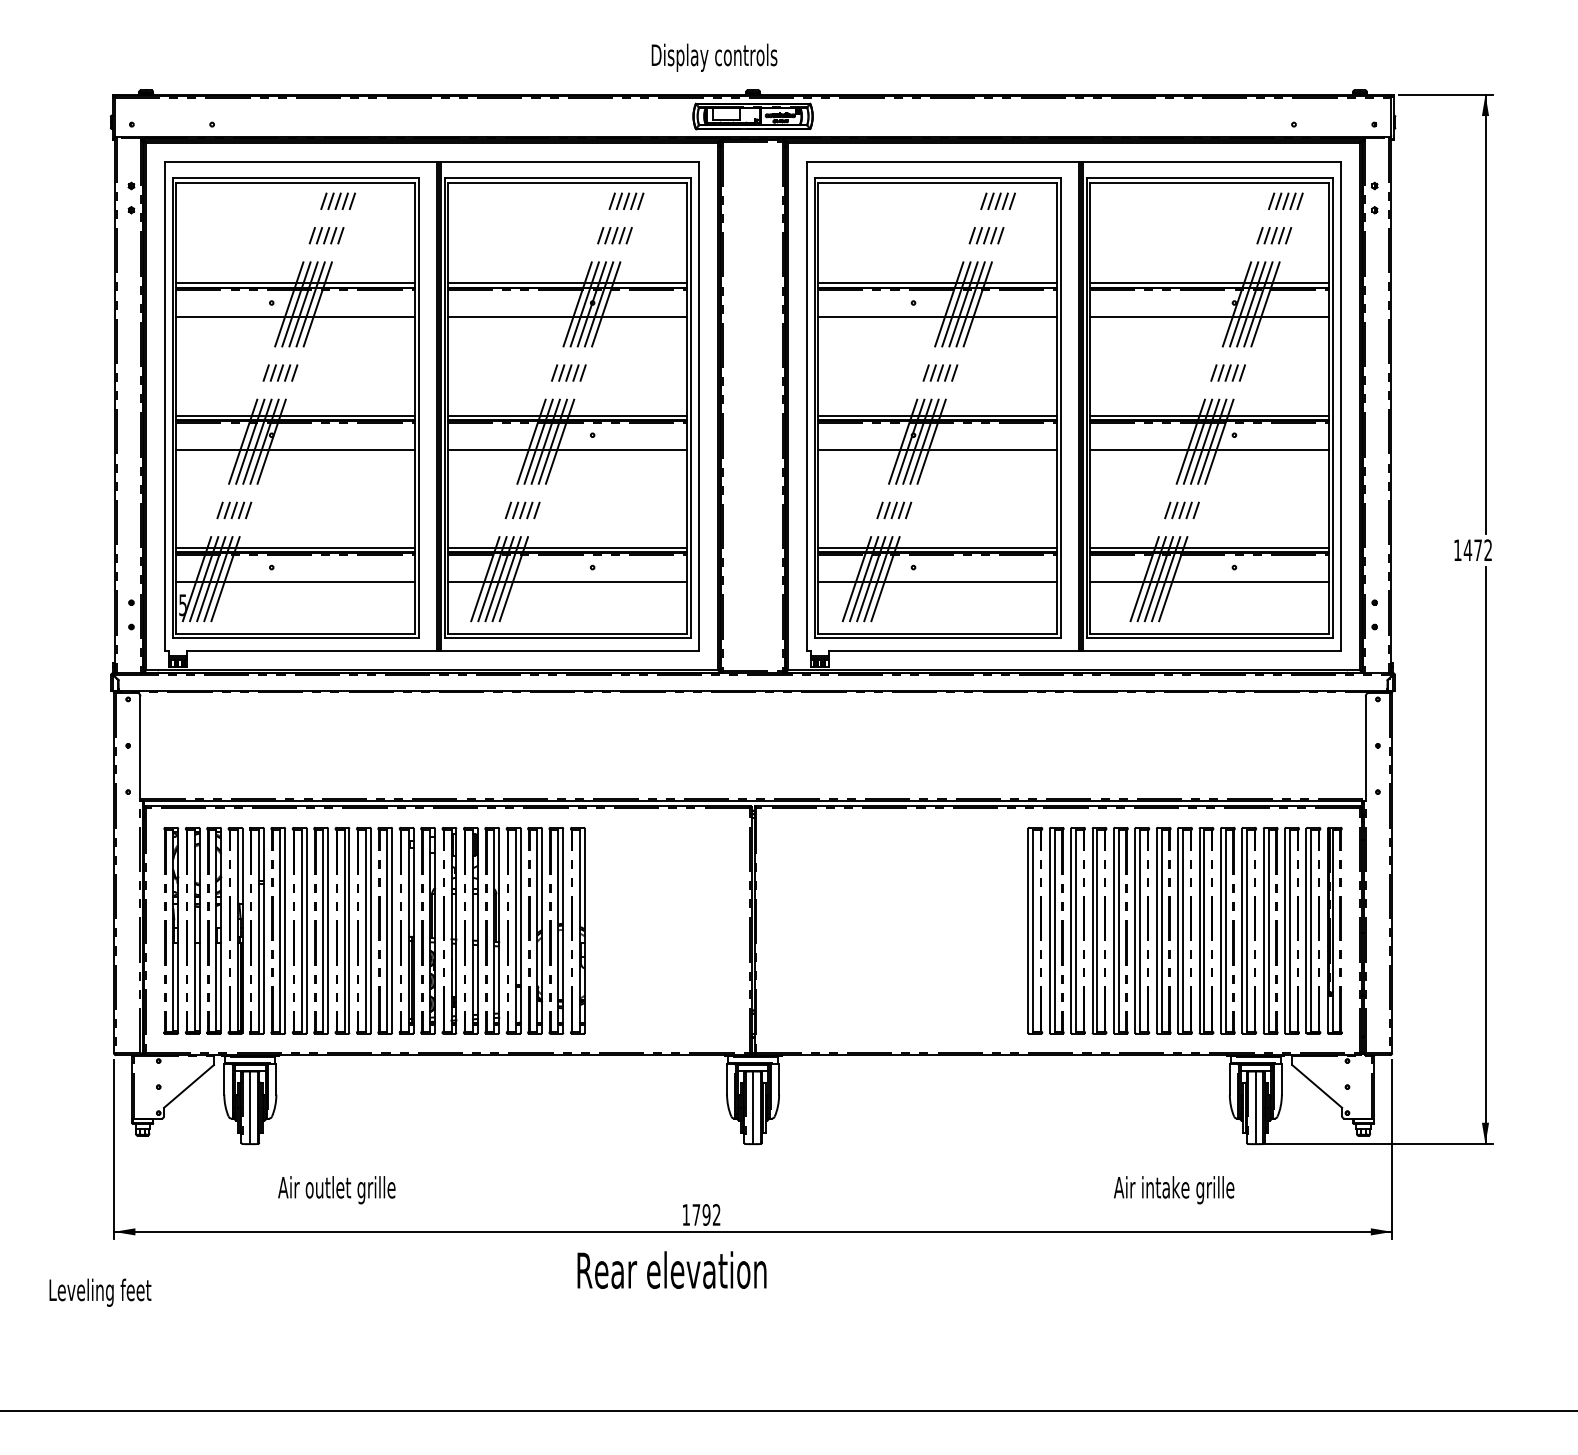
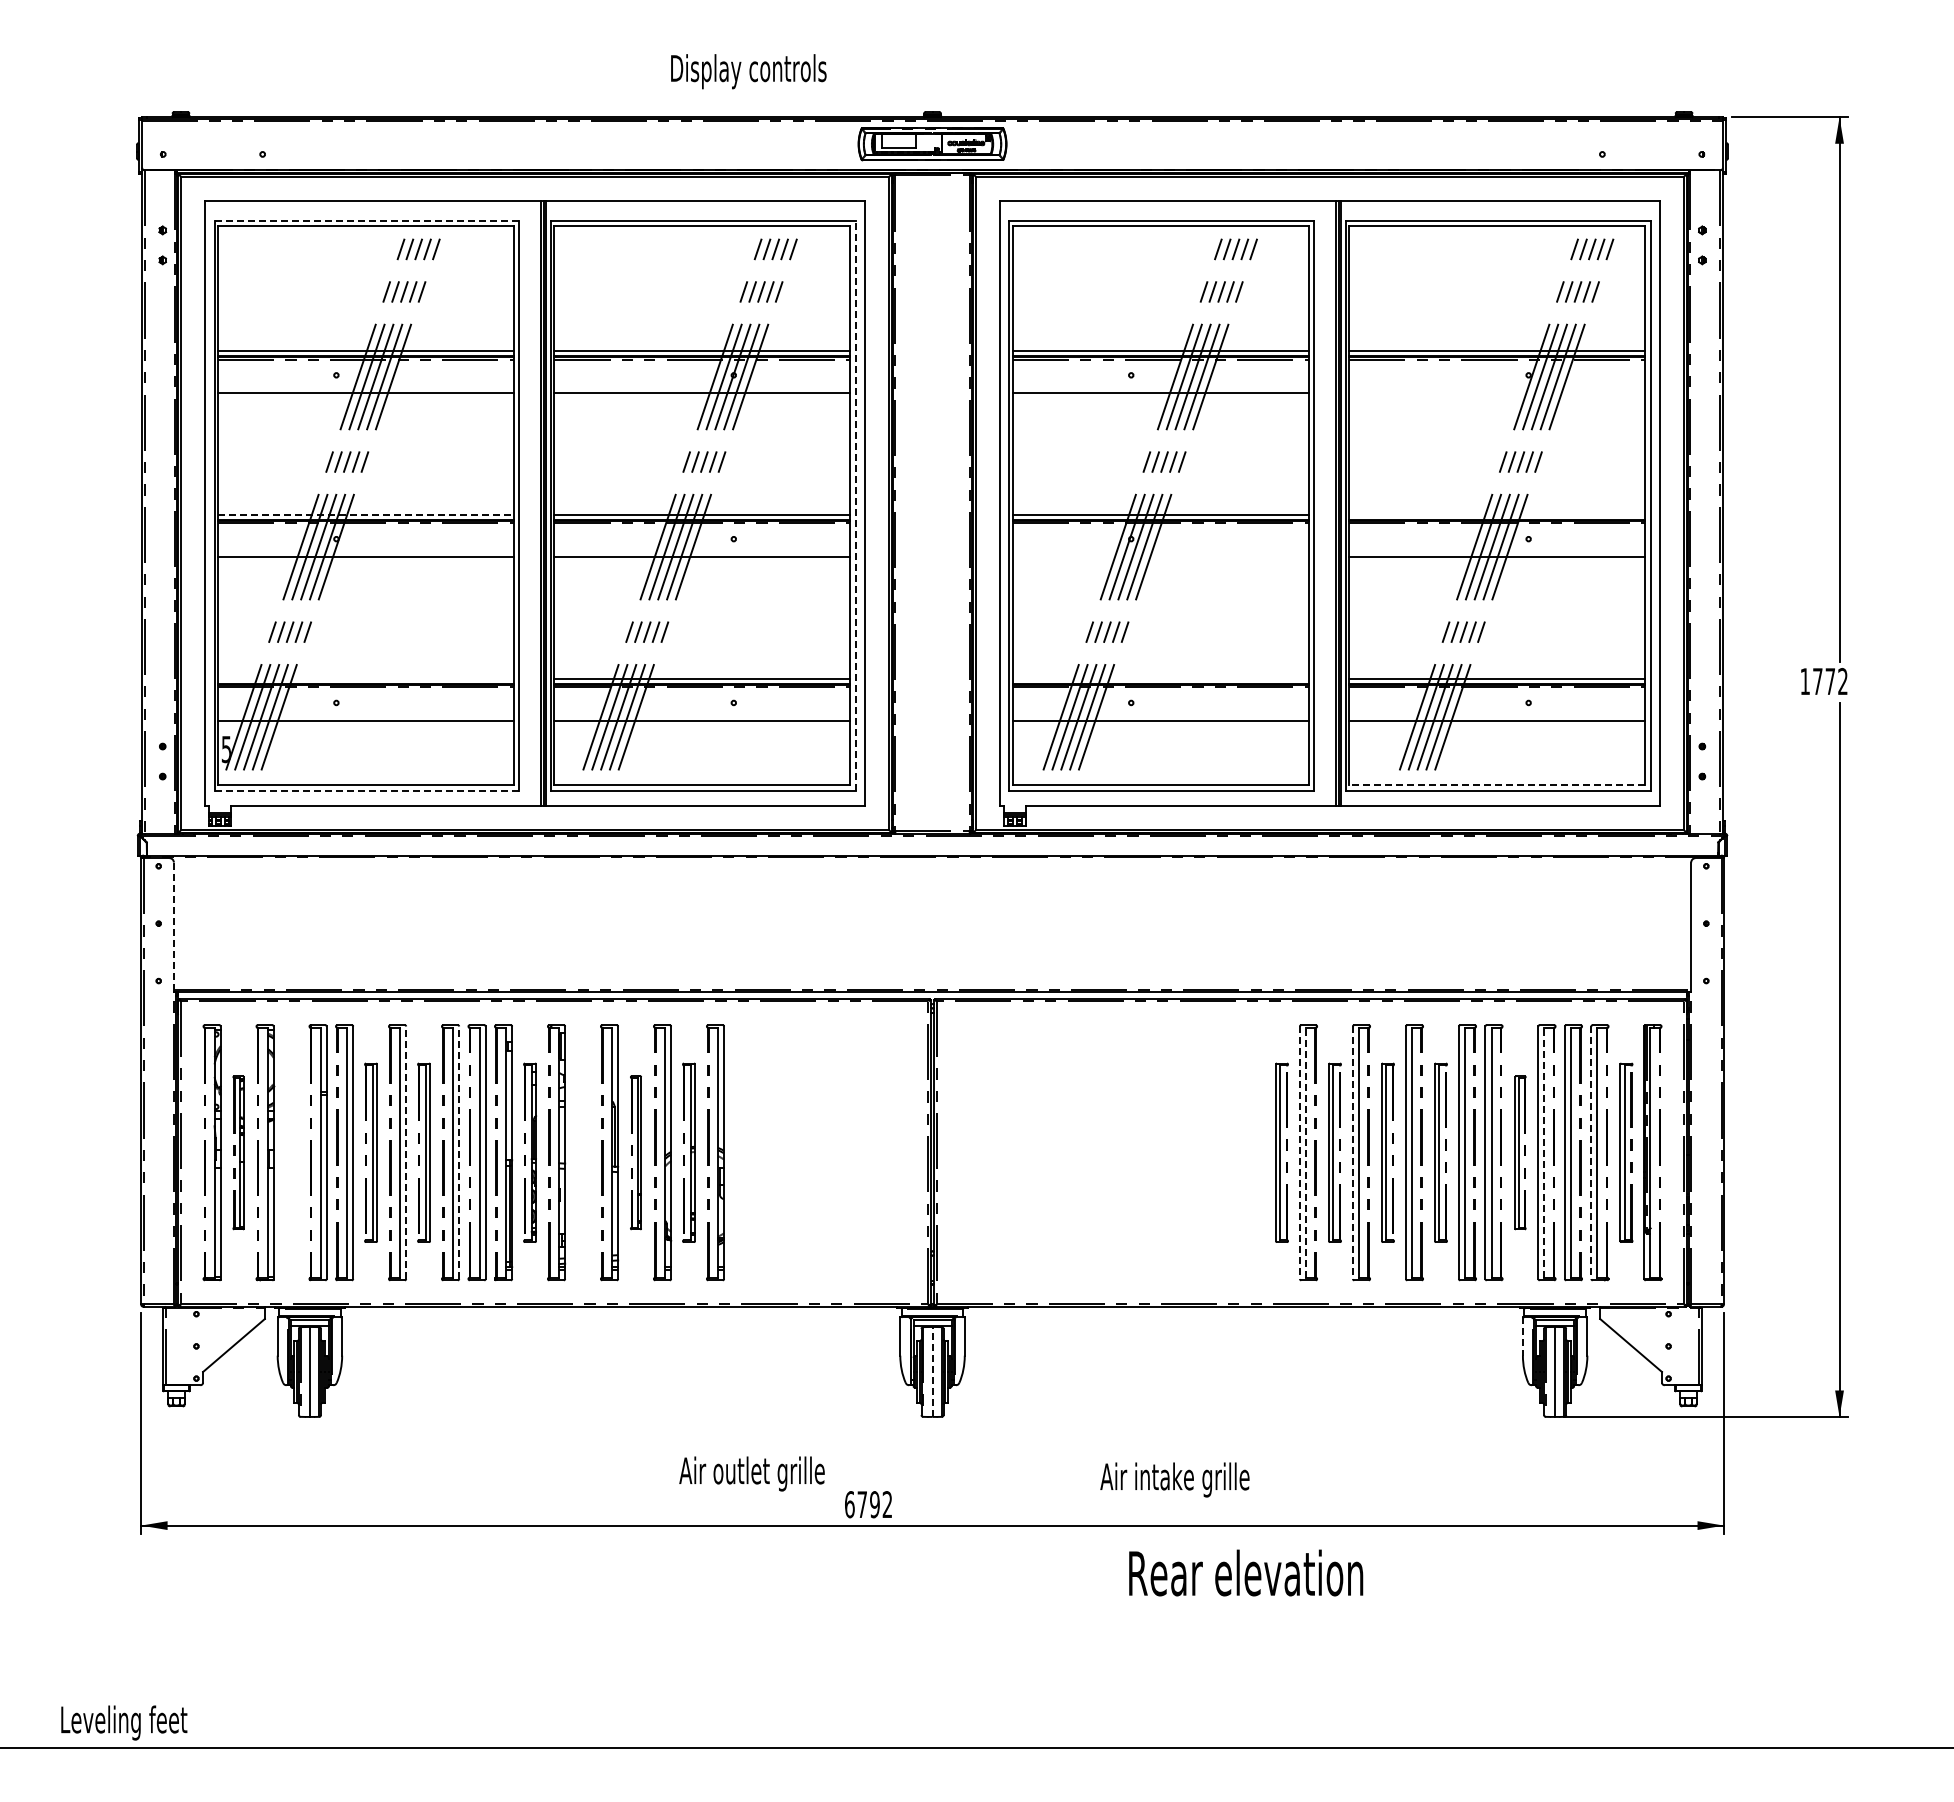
text: (714, 57) -> (748, 71), moved
line: (296, 177) -> (366, 220), solid -> dashed
line: (1209, 317) -> (1497, 393), removed
line: (690, 408) -> (855, 505), solid -> dashed
line: (296, 415) -> (366, 514), solid -> dashed
line: (1209, 415) -> (1497, 514), removed
line: (937, 449) -> (1160, 556), removed
line: (296, 547) -> (366, 678), removed
line: (937, 547) -> (1160, 678), removed
text: (1467, 550) -> (1817, 681), 1472 -> 1772
line: (1209, 634) -> (1497, 785), solid -> dashed
line: (296, 638) -> (366, 790), solid -> dashed
line: (140, 748) -> (173, 927), solid -> dashed
part: (192, 930) -> (238, 1152), size x0.6
part: (235, 930) -> (291, 1152), removed
part: (299, 930) -> (370, 1152), size x0.7
line: (328, 930) -> (406, 1152), solid -> dashed
part: (342, 930) -> (423, 1152), size x0.7
line: (371, 930) -> (459, 1152), solid -> dashed
part: (427, 930) -> (529, 1152), size x0.7
part: (470, 930) -> (582, 1152), removed
part: (513, 930) -> (635, 1152), size x0.6
part: (556, 930) -> (688, 1152), size x0.7
part: (1034, 930) -> (1281, 1152), size x0.7
line: (1055, 930) -> (1306, 1152), solid -> dashed
part: (1077, 930) -> (1334, 1152), size x0.7
part: (1120, 930) -> (1387, 1152), size x0.7
part: (1163, 930) -> (1440, 1152), size x0.7
part: (1227, 930) -> (1520, 1152), size x0.6
line: (1247, 930) -> (1544, 1152), solid -> dashed
part: (1313, 930) -> (1626, 1152), size x0.7
line: (1049, 931) -> (1299, 1153), solid -> dashed
line: (1092, 931) -> (1352, 1153), solid -> dashed
line: (1285, 931) -> (1591, 1153), solid -> dashed
line: (1229, 1079) -> (1522, 1336), solid -> dashed
line: (753, 1107) -> (932, 1371), solid -> dashed
text: (336, 1189) -> (751, 1473), moved
text: (1173, 1189) -> (1174, 1479), moved
text: (686, 1214) -> (849, 1504), 1792 -> 6792
text: (672, 1269) -> (1246, 1572), moved
text: (100, 1292) -> (124, 1722), moved

